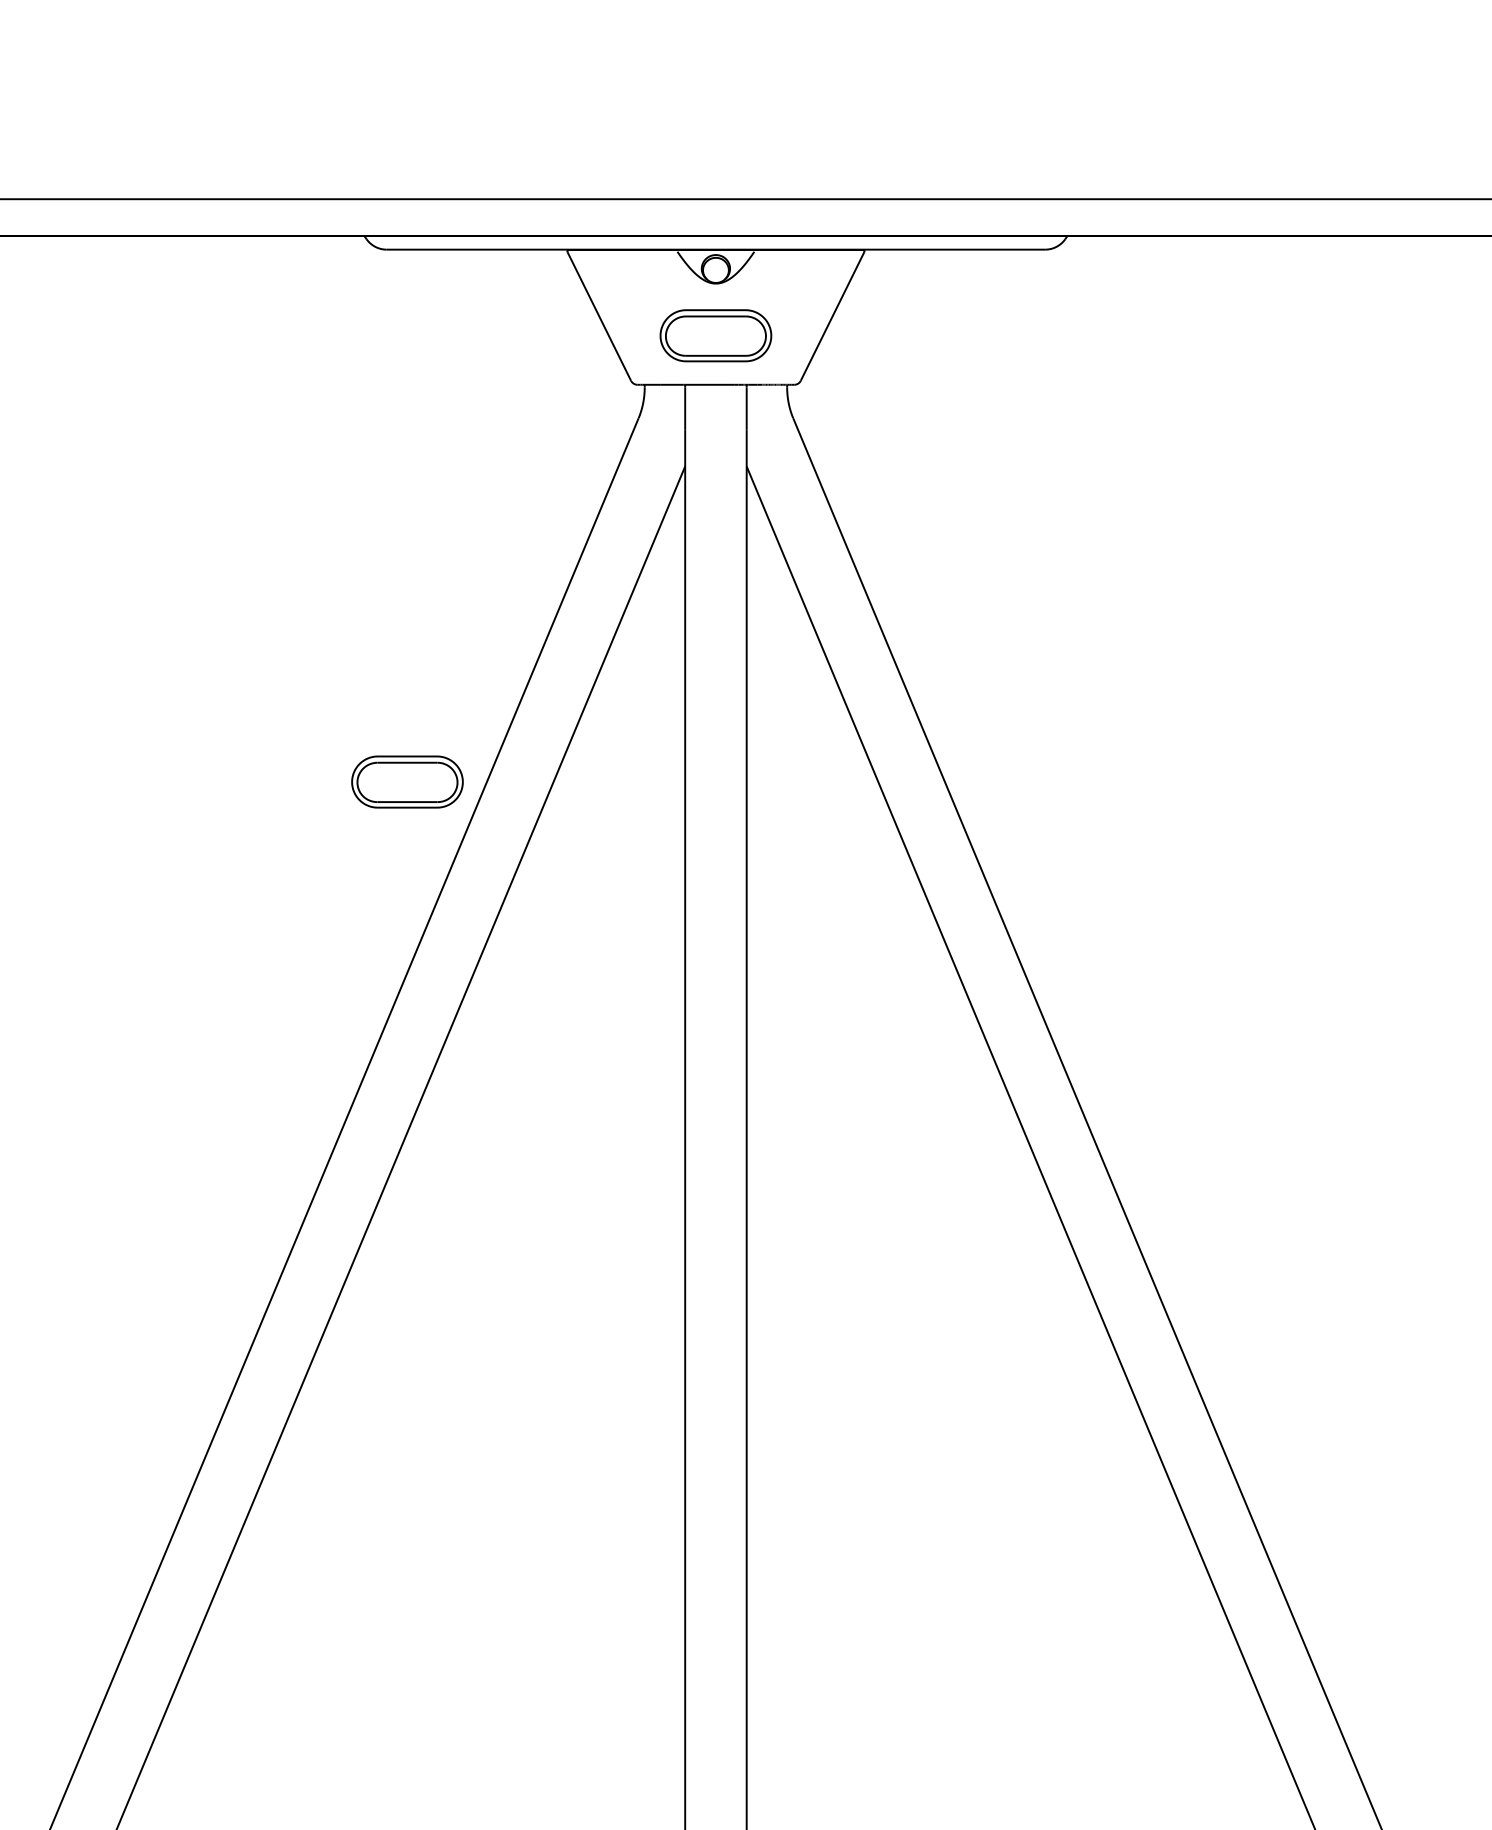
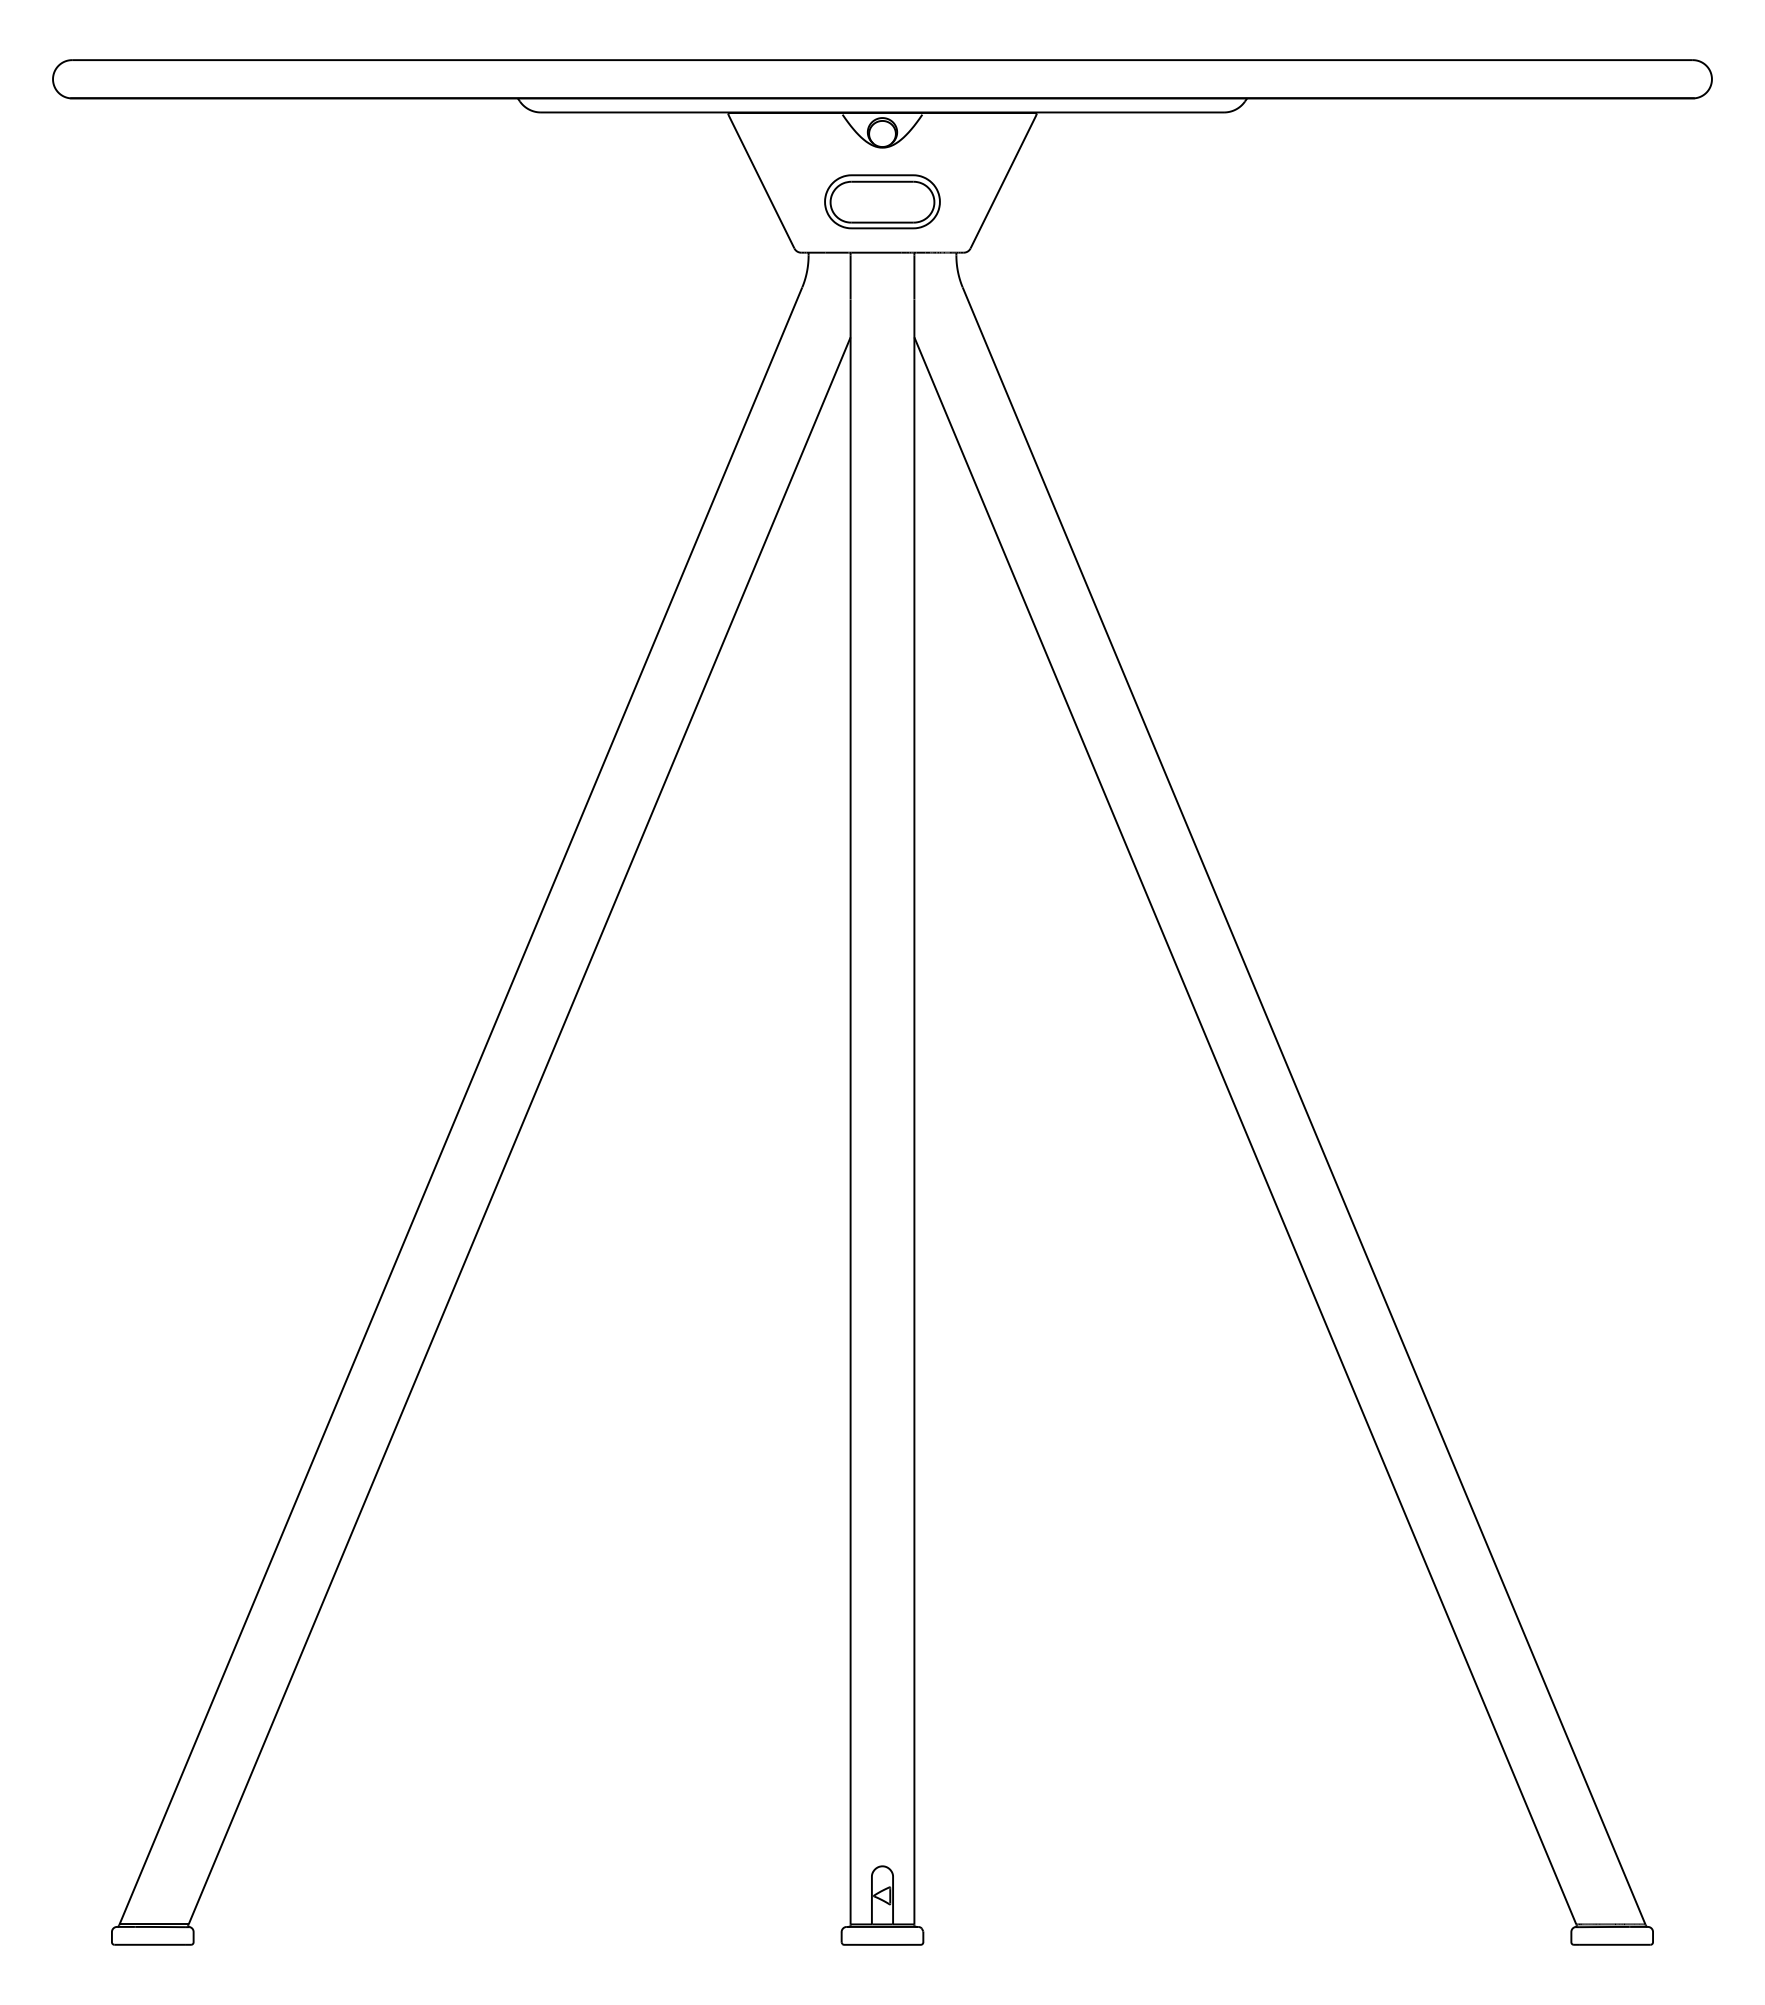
part: (407, 781) -> (562, 664), removed

